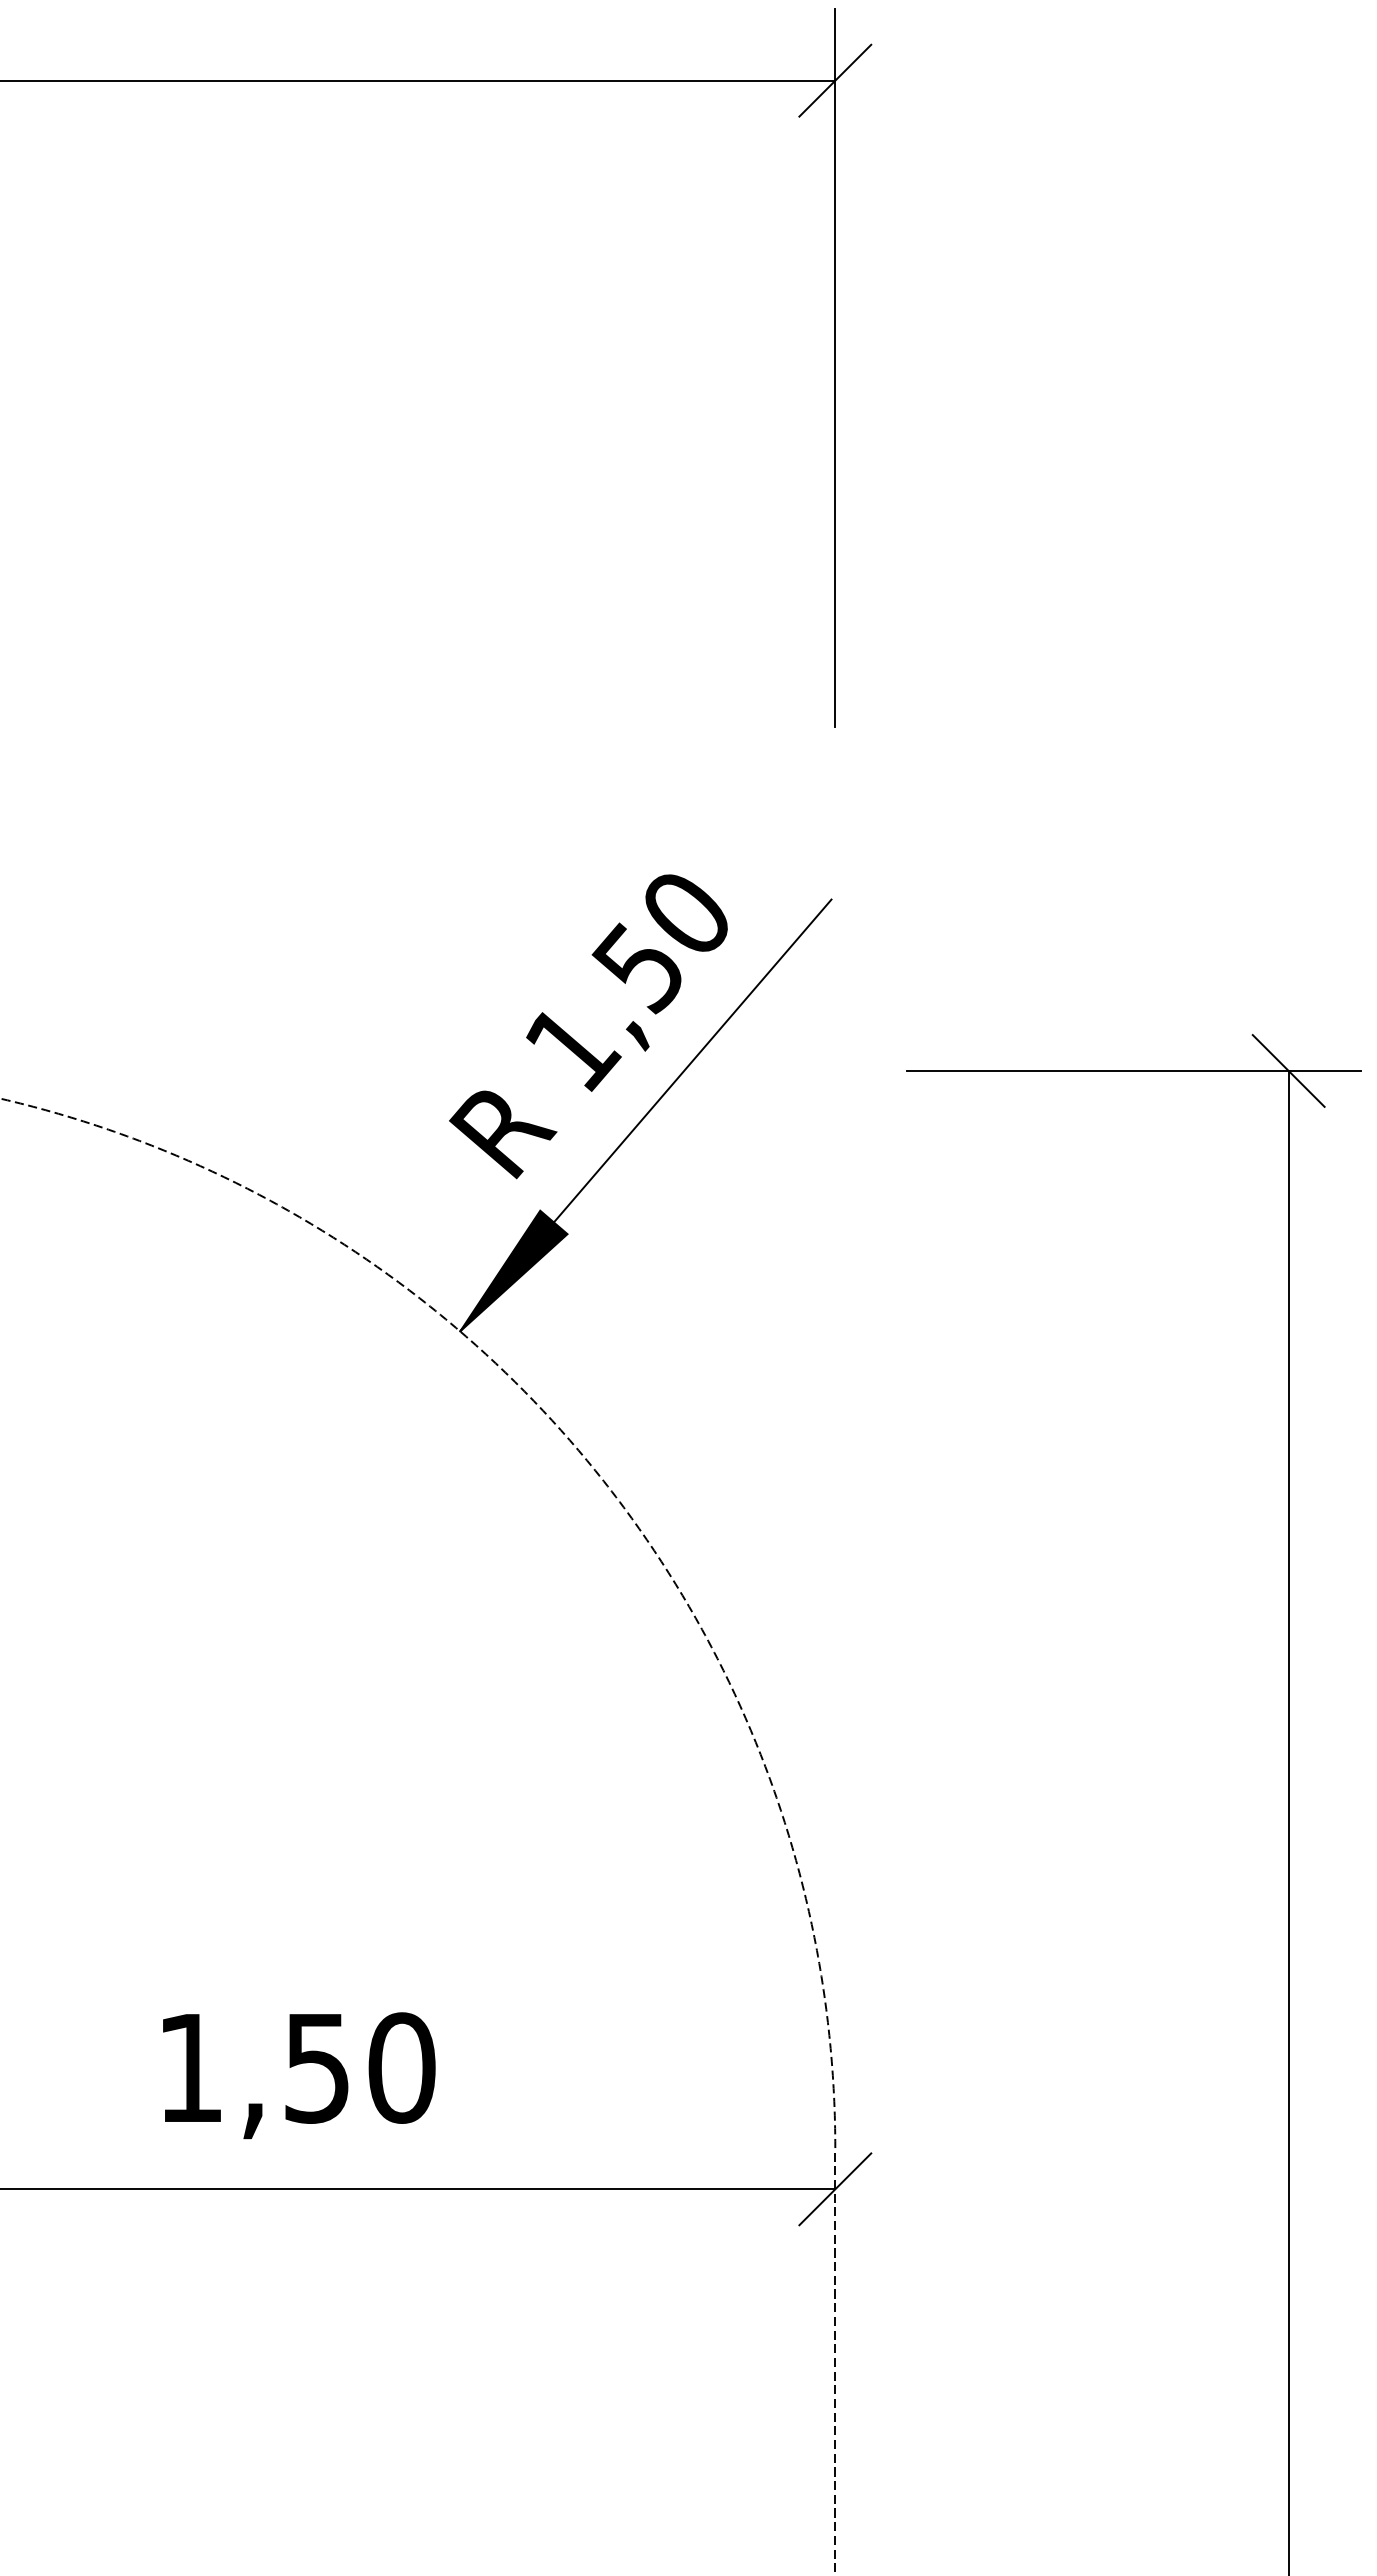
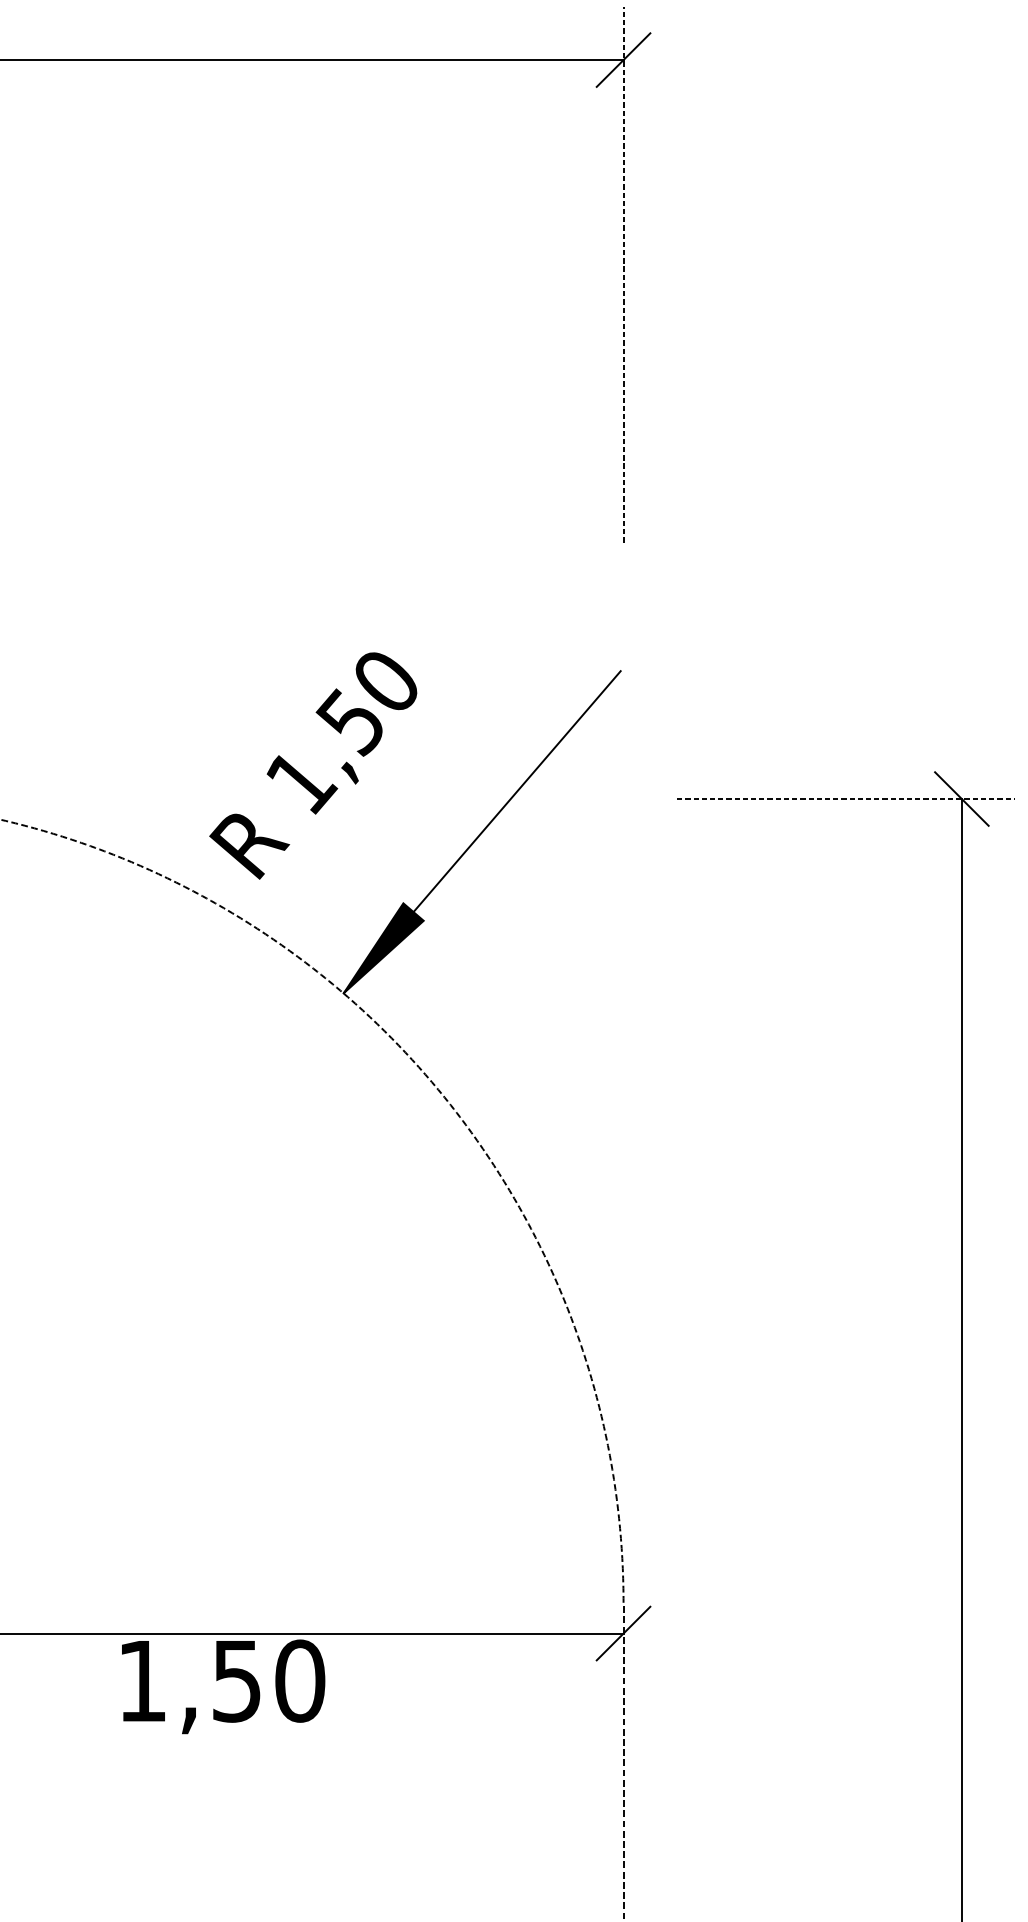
line: (835, 367) -> (623, 274), solid -> dashed
text: (588, 1026) -> (313, 765), moved
line: (1133, 1070) -> (846, 798), solid -> dashed
text: (299, 2075) -> (223, 1686), moved

